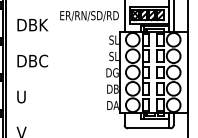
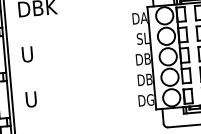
text: (112, 39) -> (139, 17), SL -> DA
text: (32, 60) -> (41, 52), DBC -> U
text: (112, 72) -> (142, 58), DG -> DB
text: (112, 105) -> (146, 100), DA -> DG

